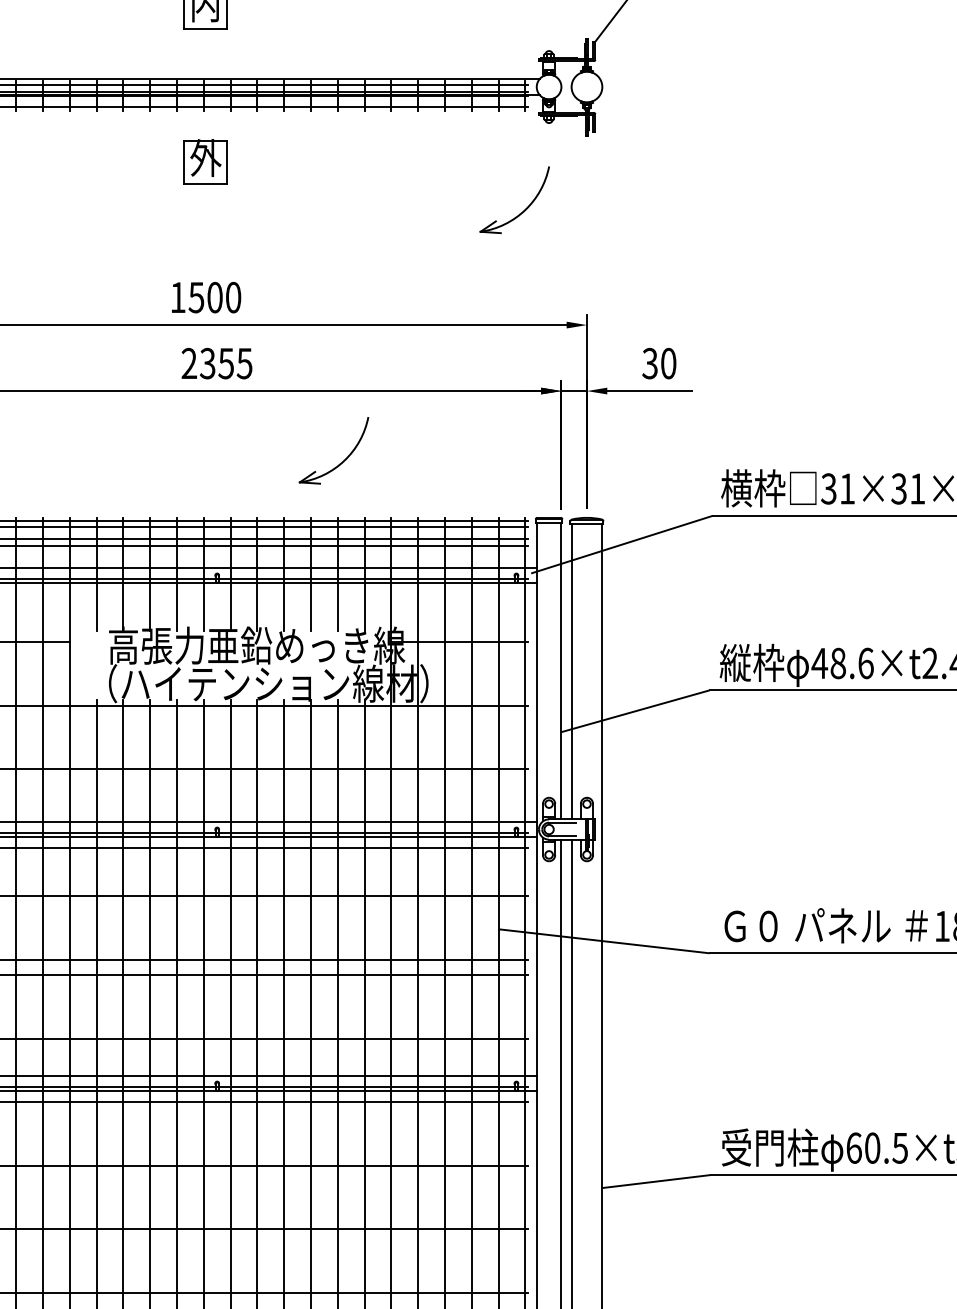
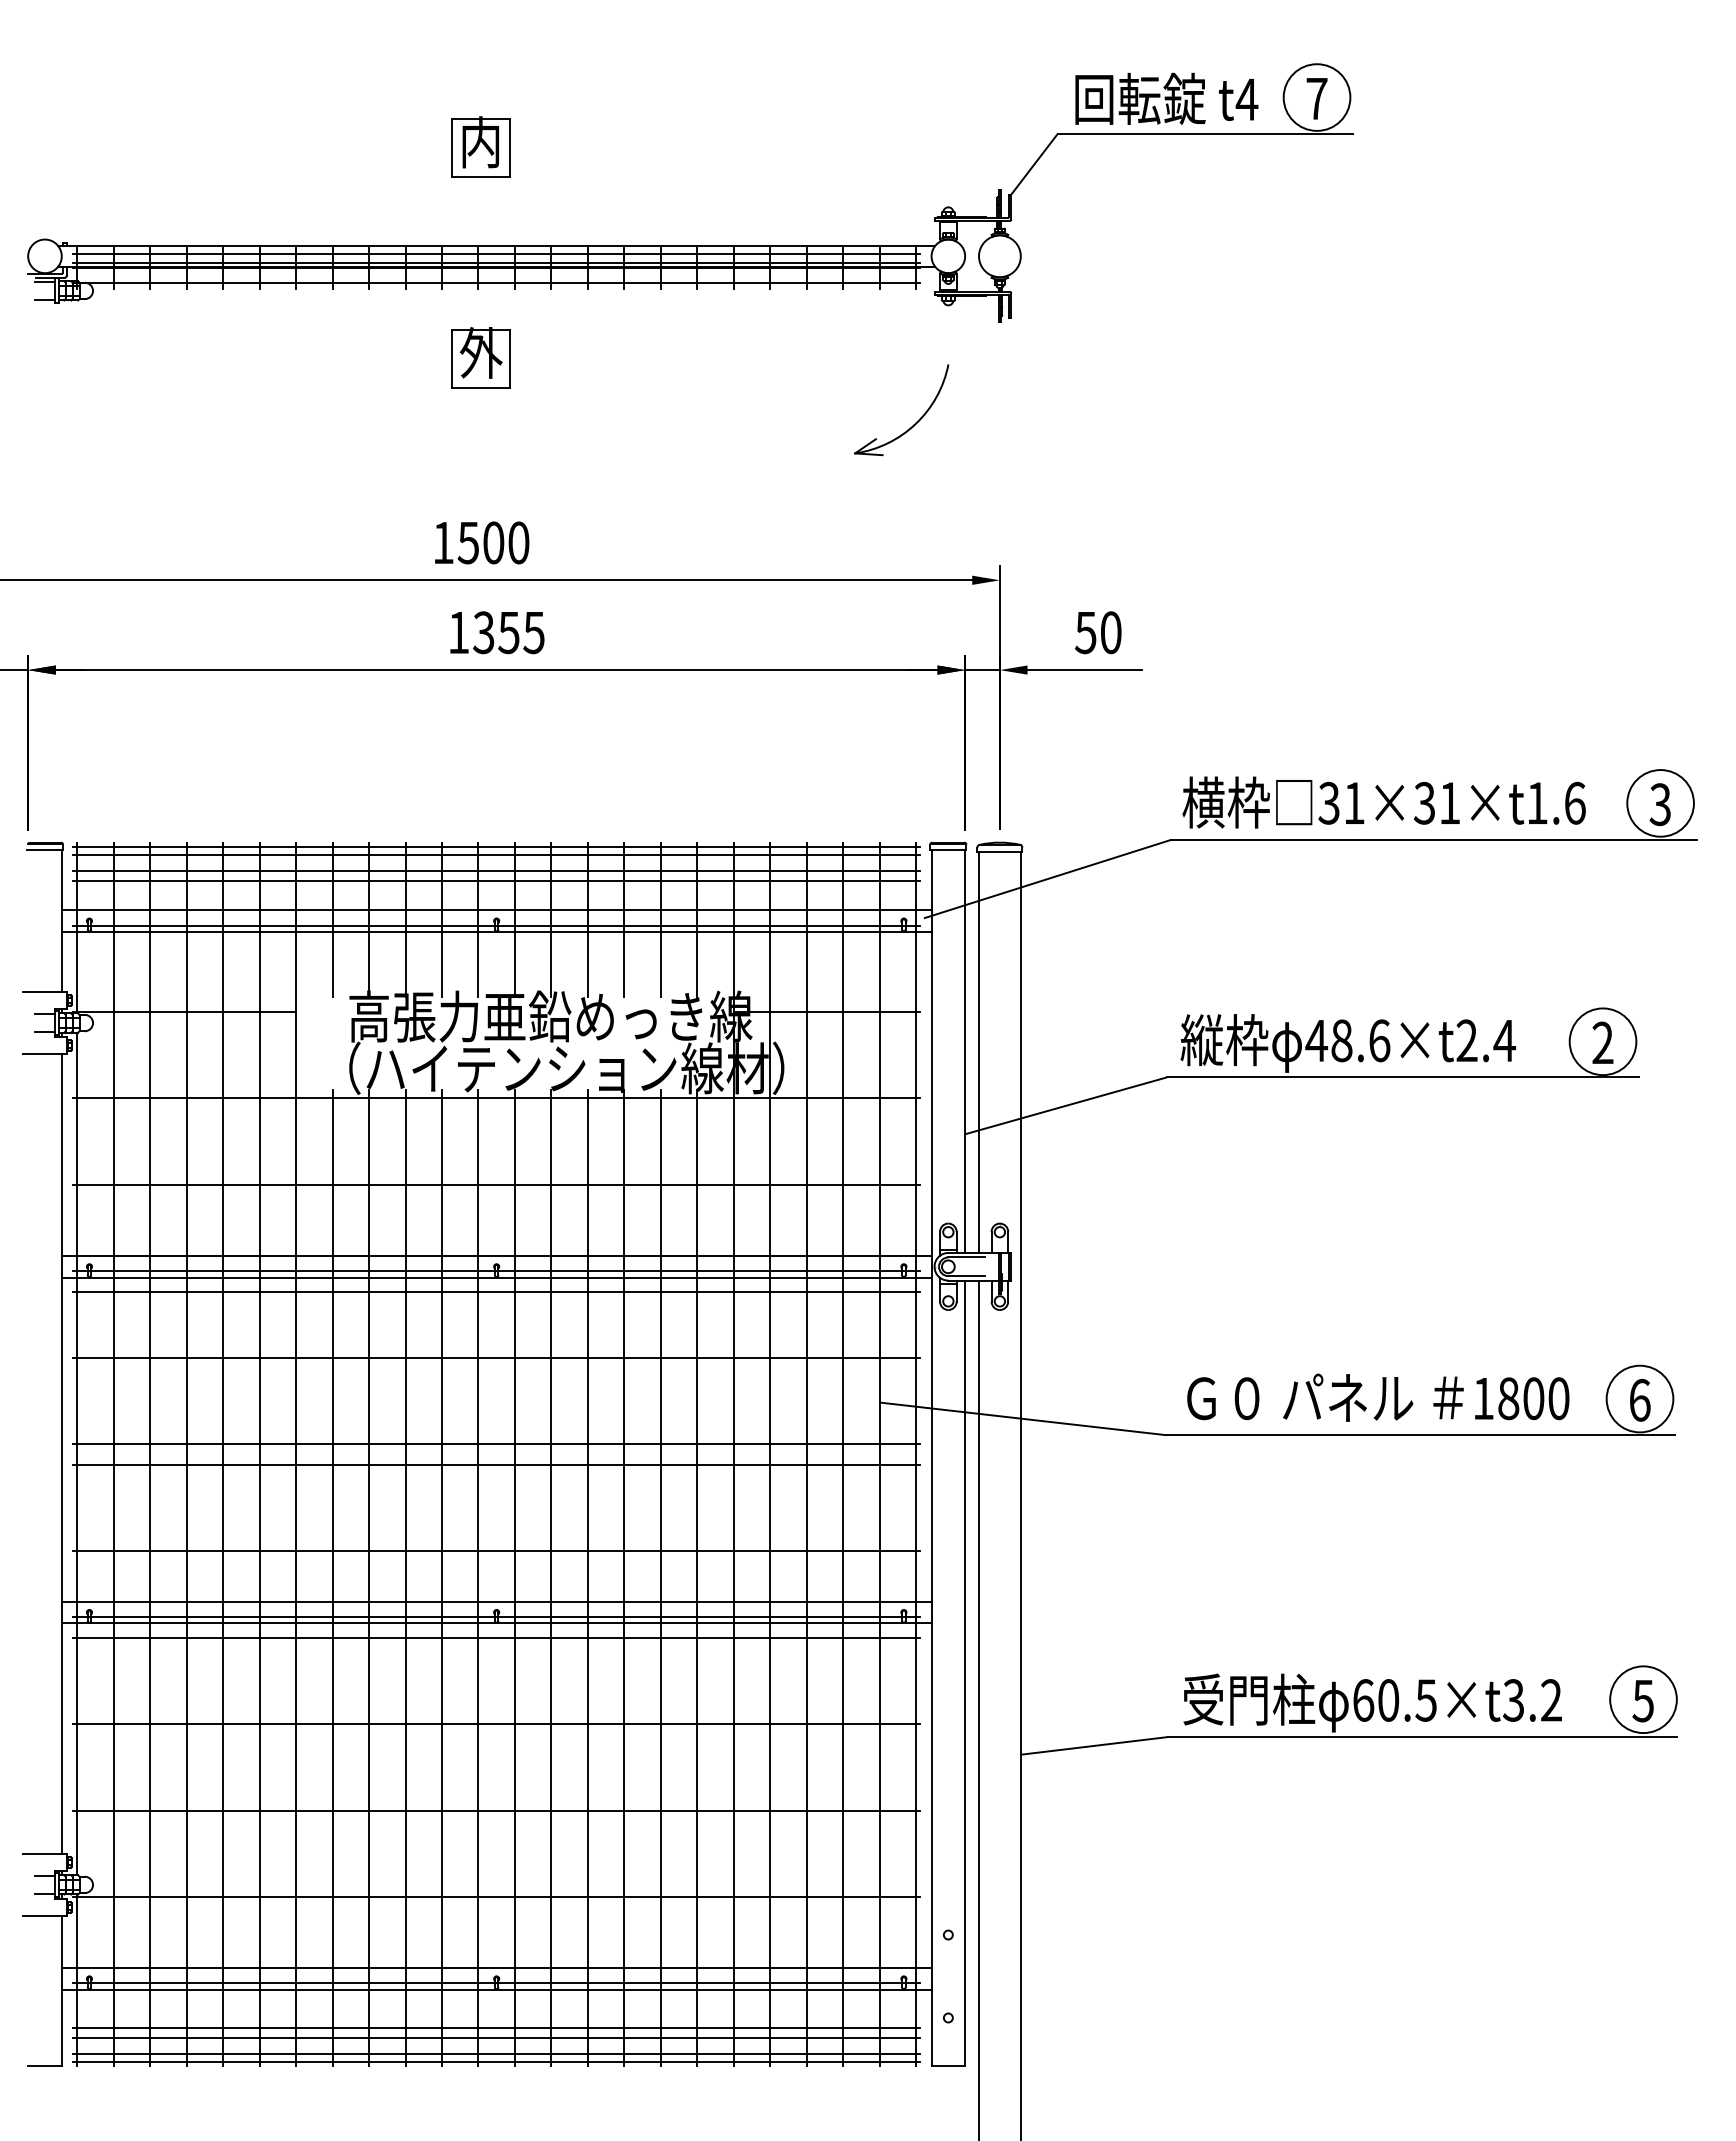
text: (189, 363) -> (458, 632), 2355 -> 1355
text: (649, 363) -> (1085, 632), 30 -> 50
part: (343, 460) -> (668, 764), removed

